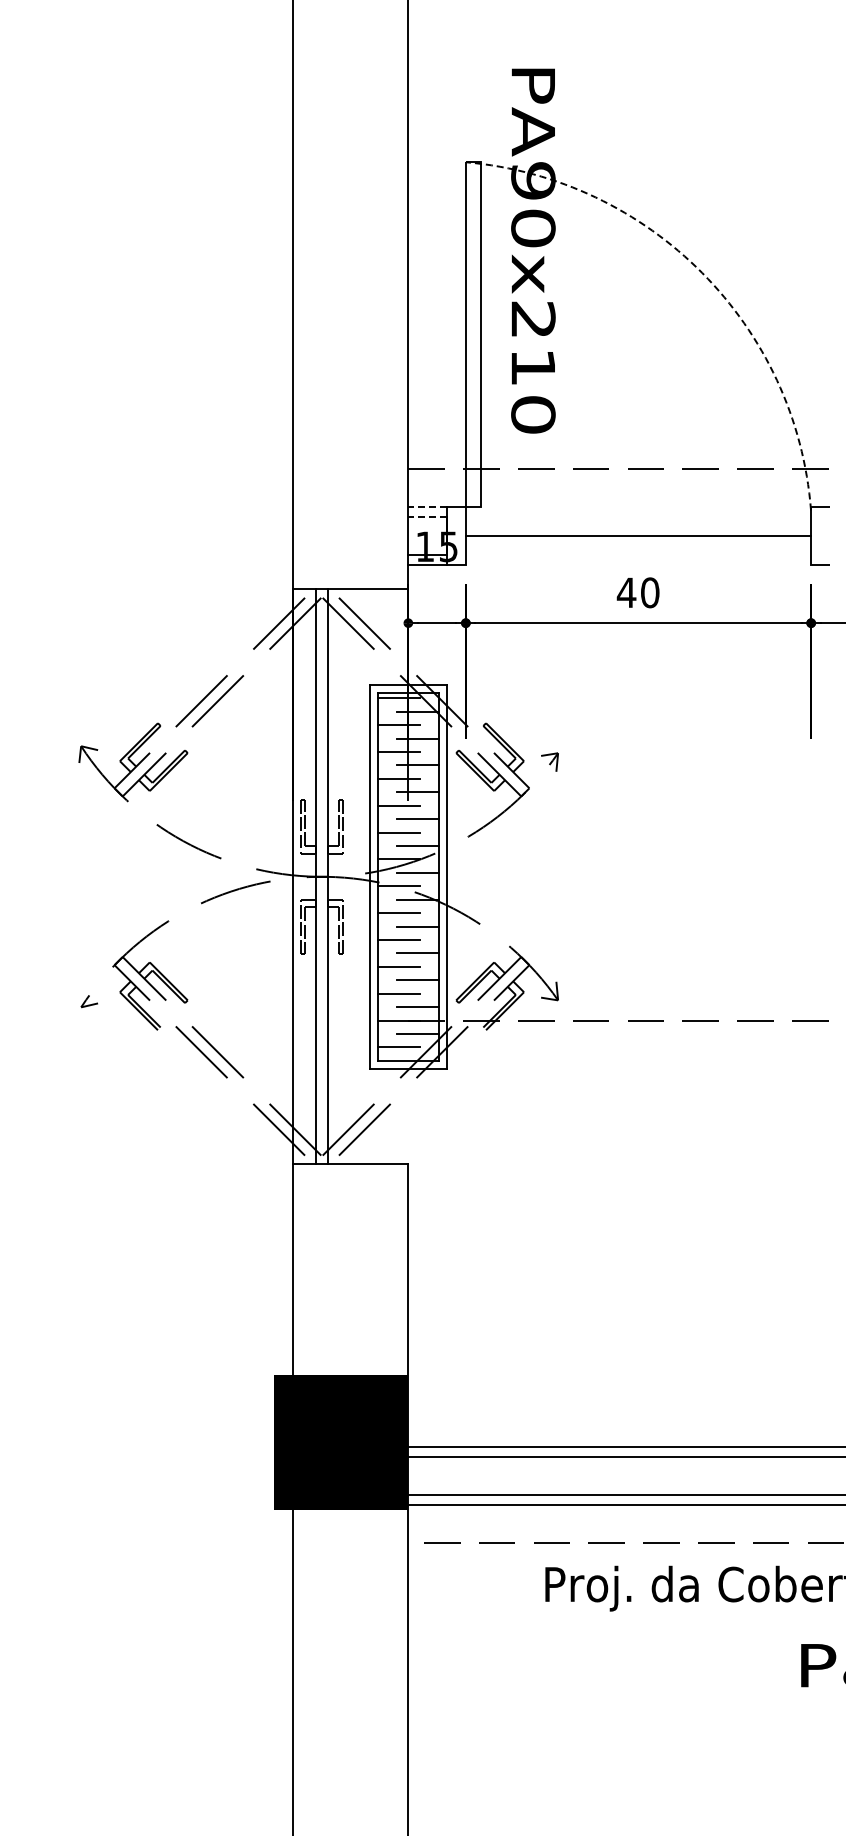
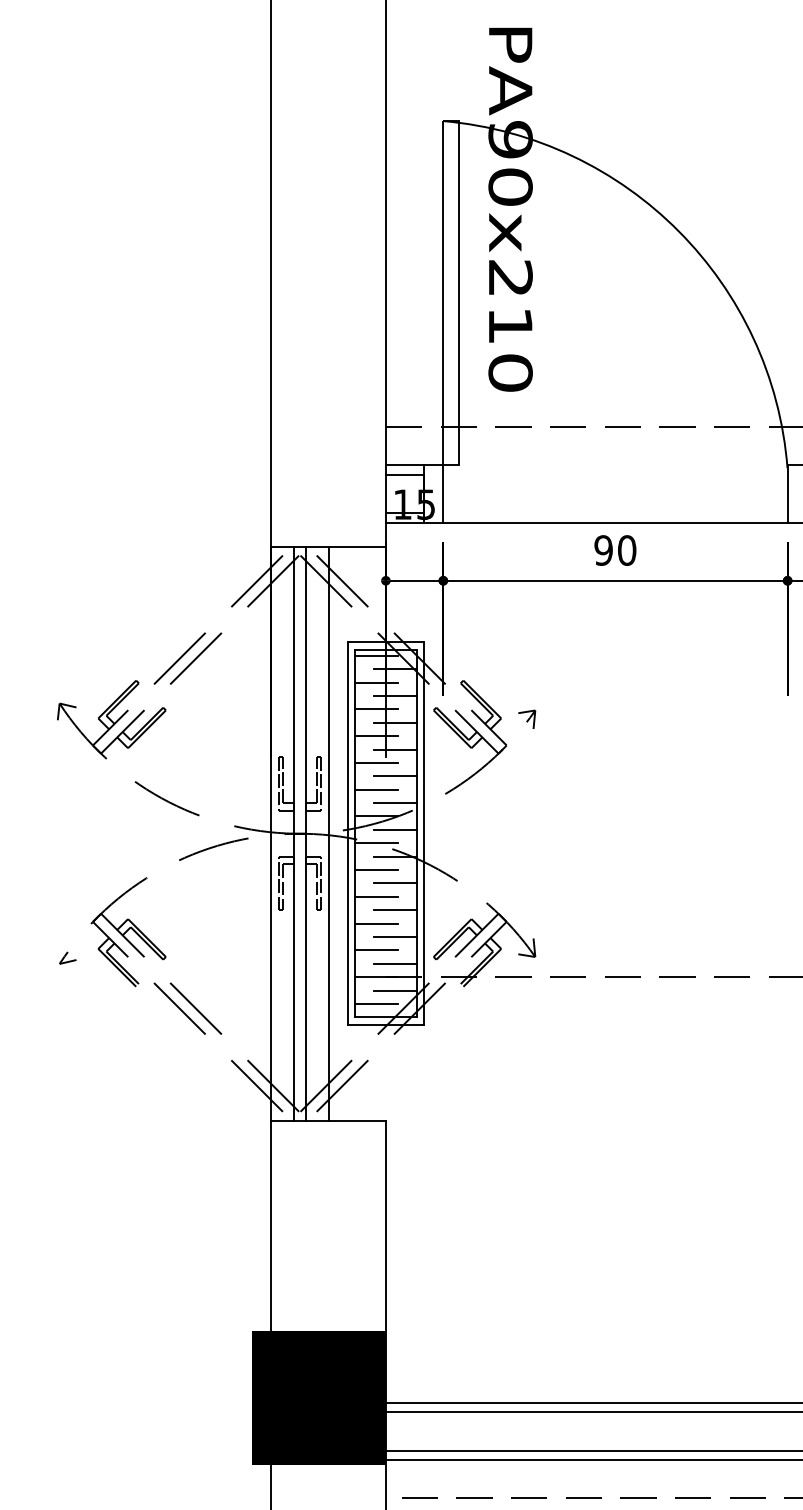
arc: (702, 273) -> (679, 232), dashed -> solid
line: (427, 507) -> (405, 465), dashed -> solid
line: (427, 517) -> (405, 475), dashed -> solid
line: (638, 536) -> (615, 523), moved
text: (626, 592) -> (603, 550), 40 -> 90
line: (350, 876) -> (328, 833), added

